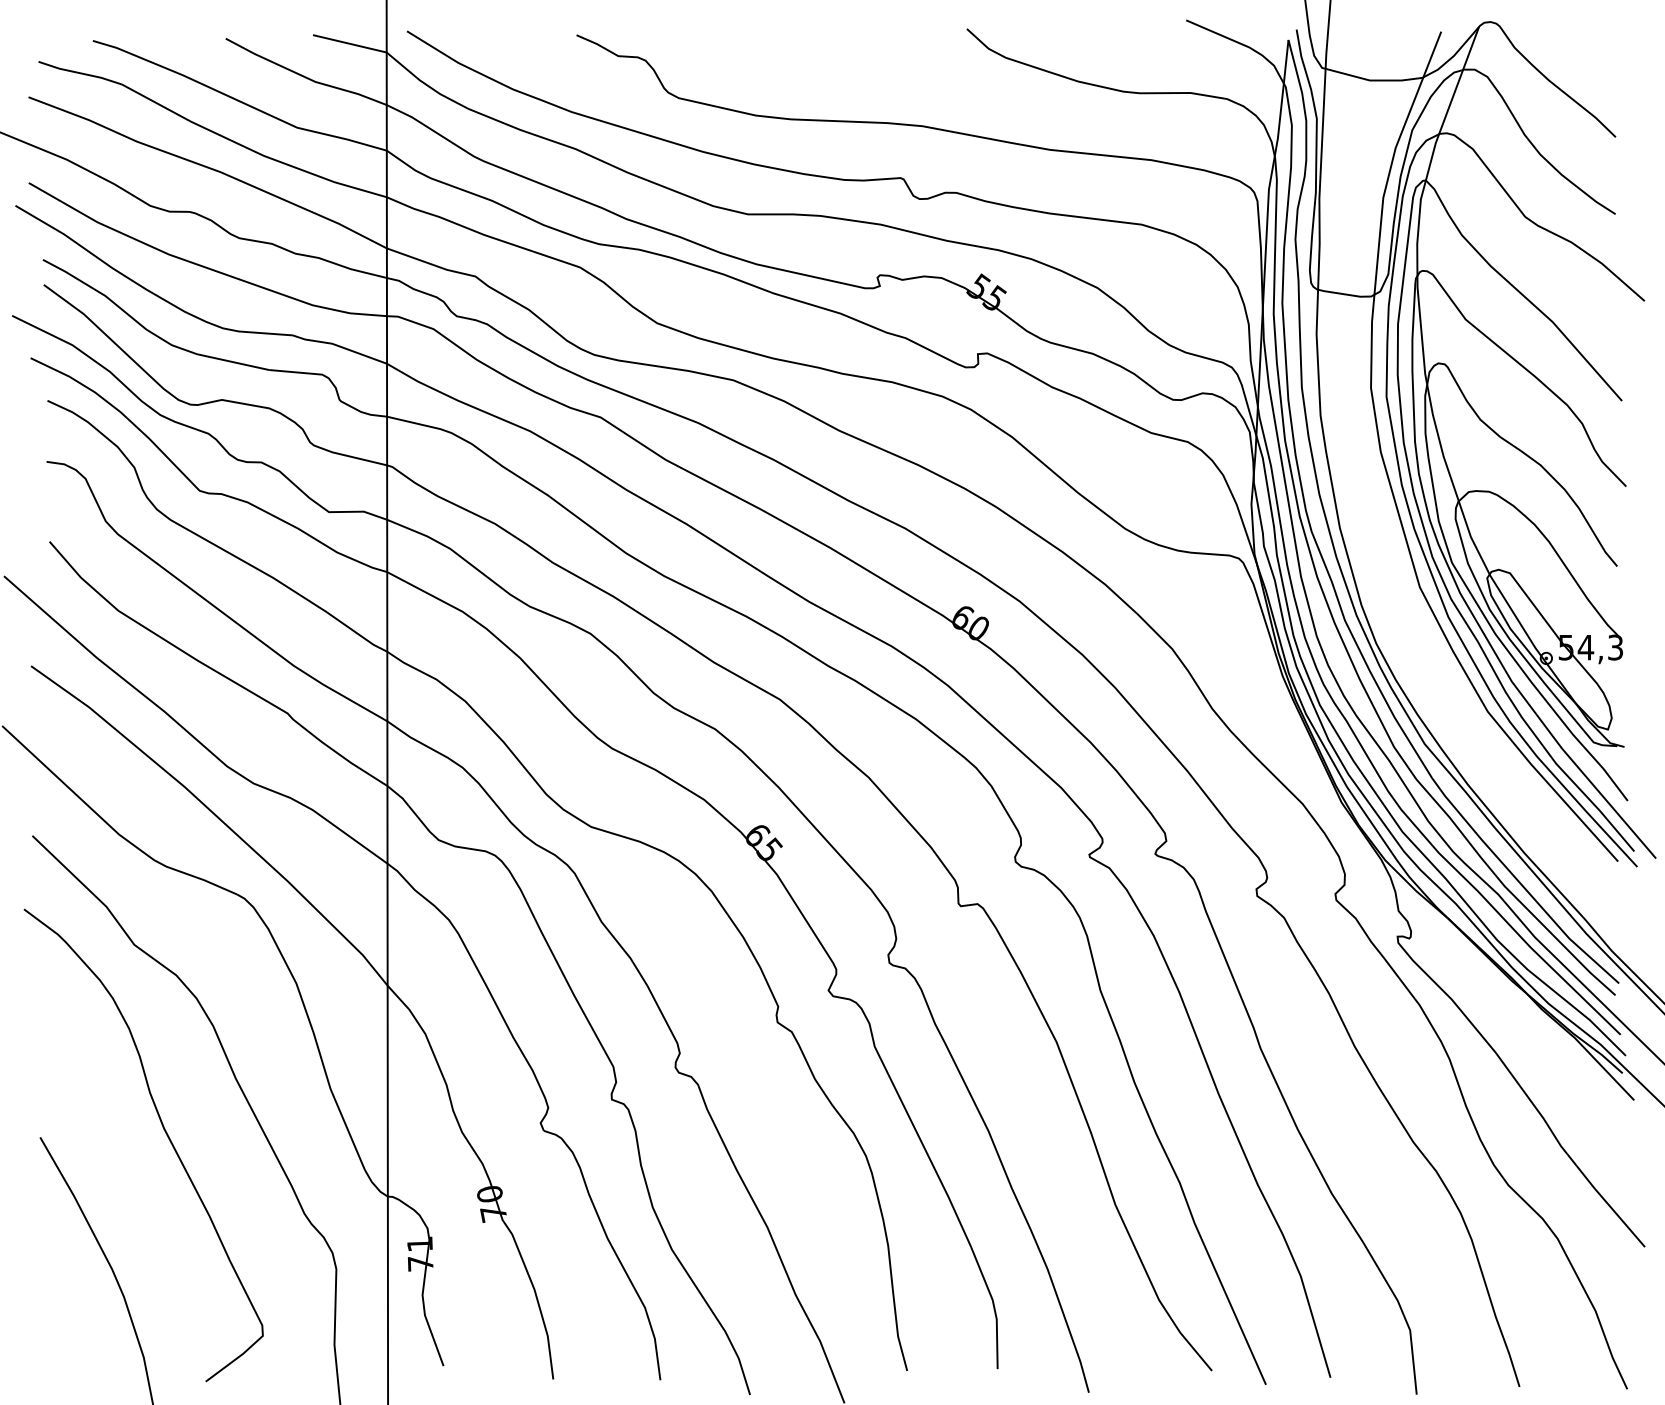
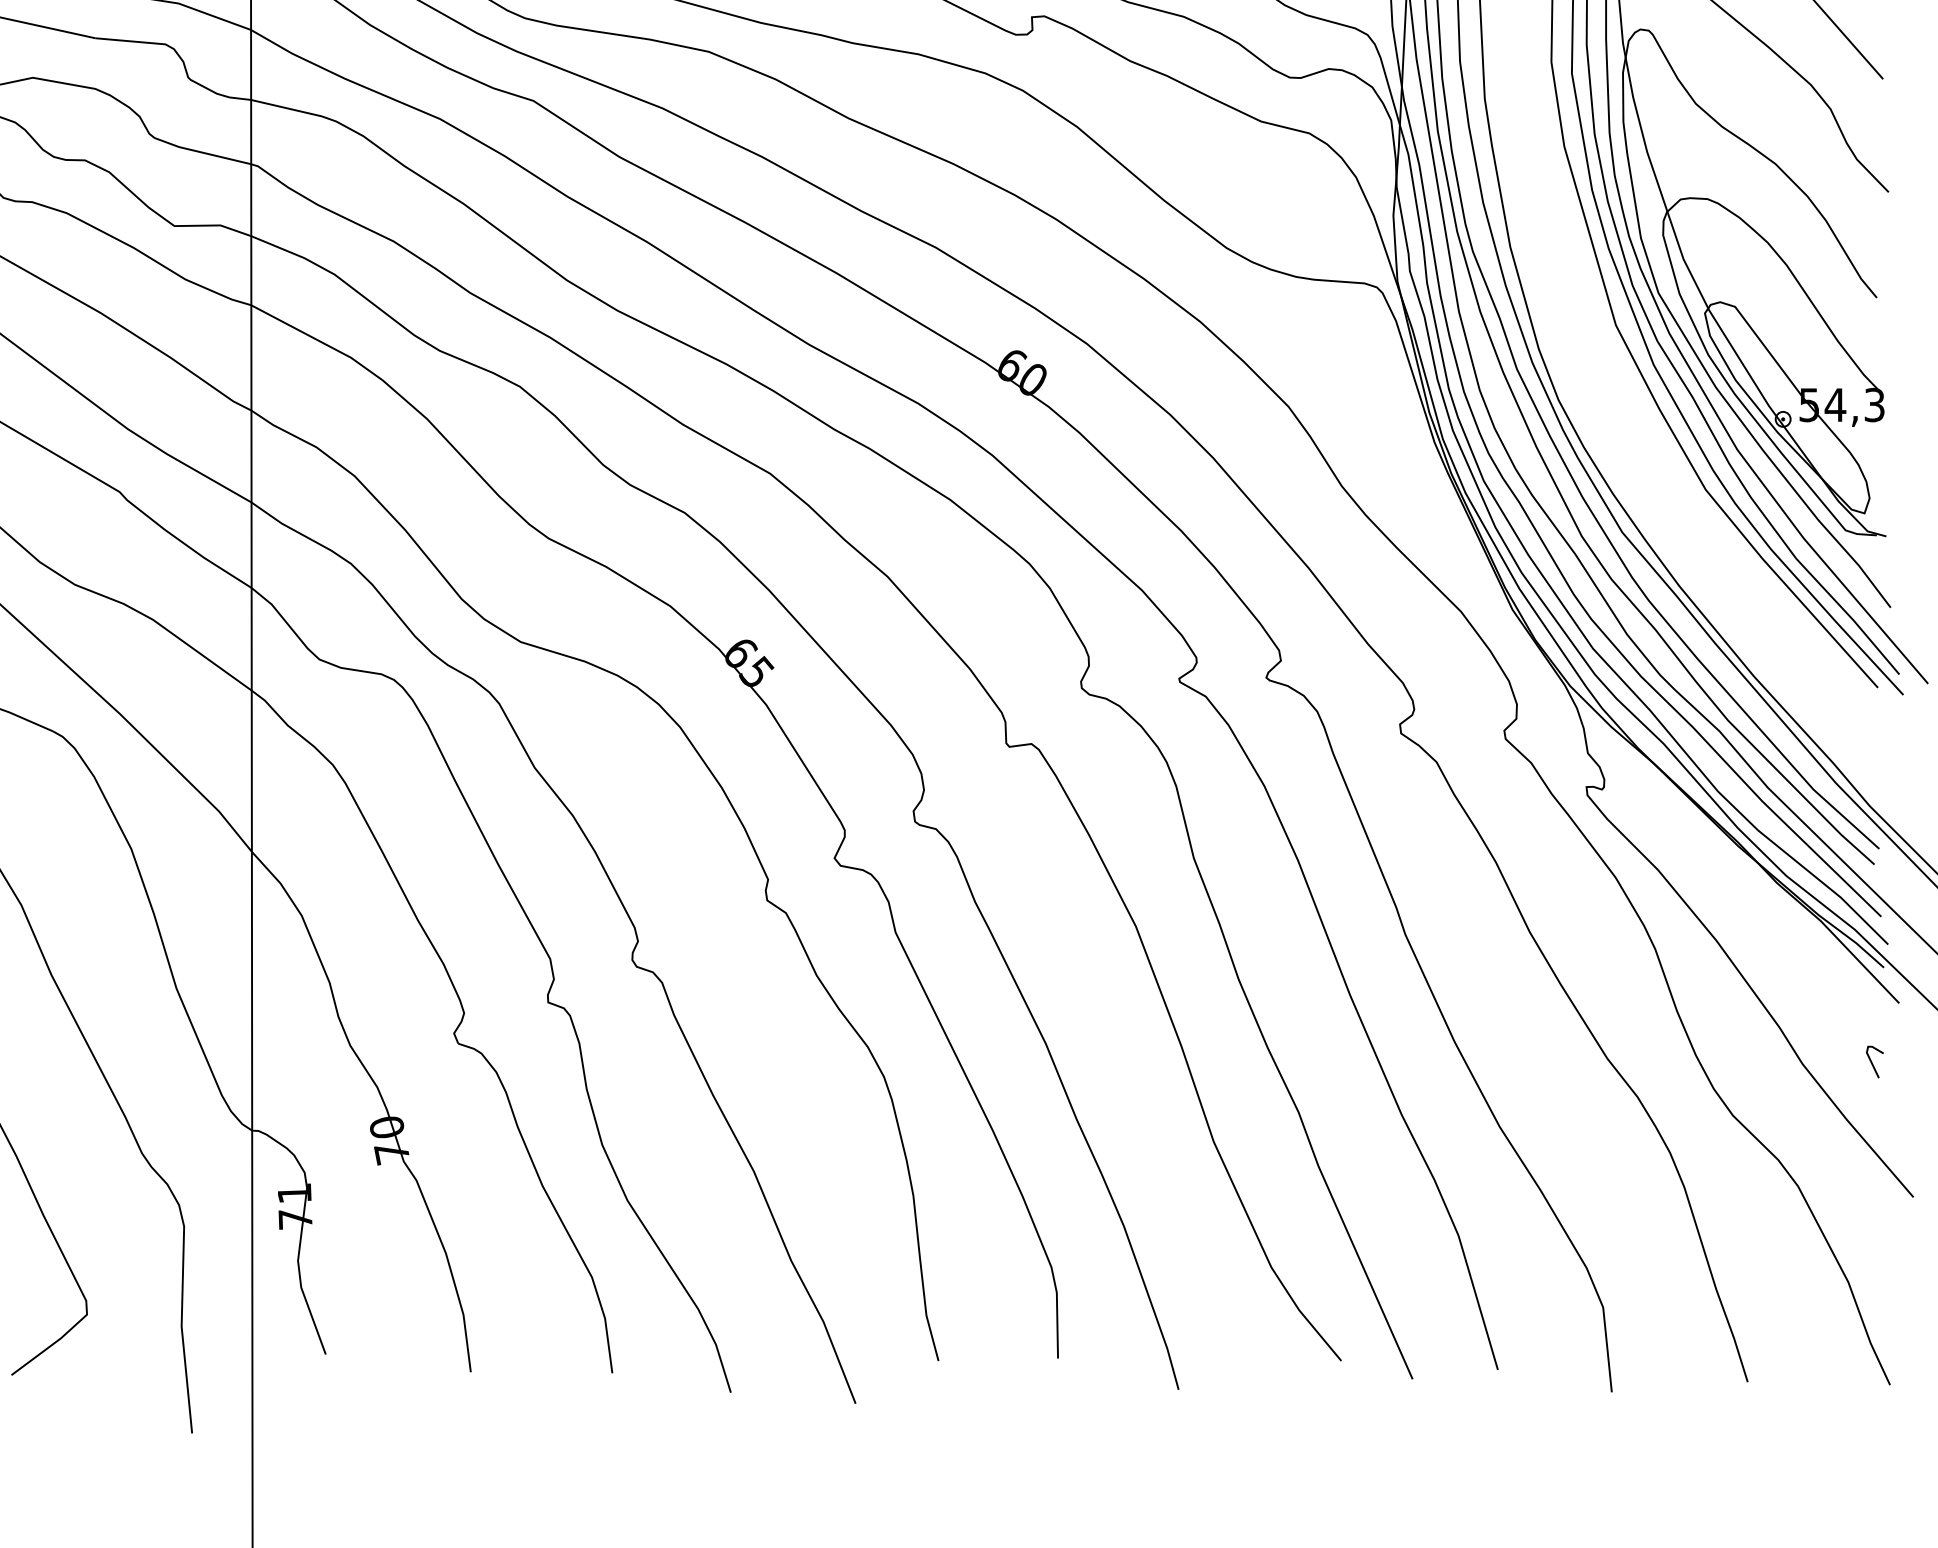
line: (1614, 1145) -> (1873, 1063), added

